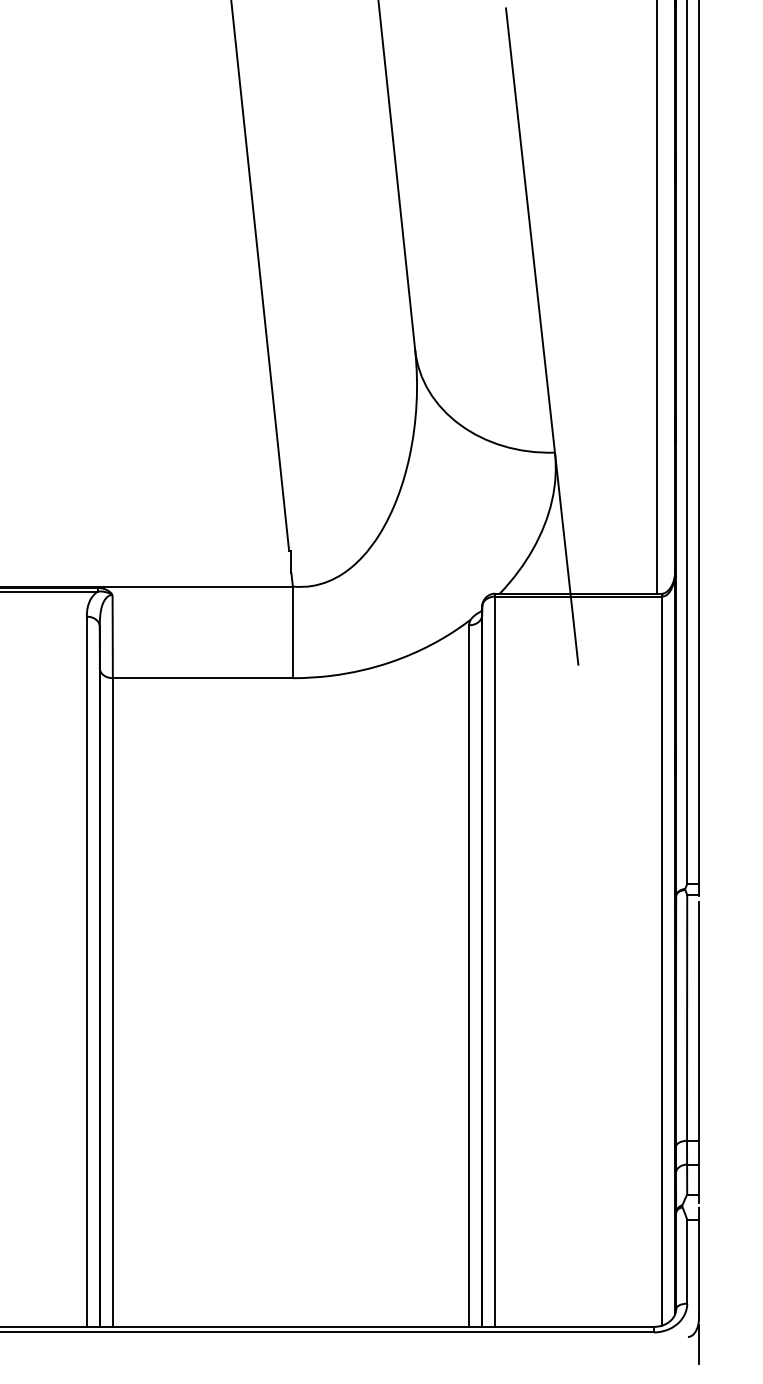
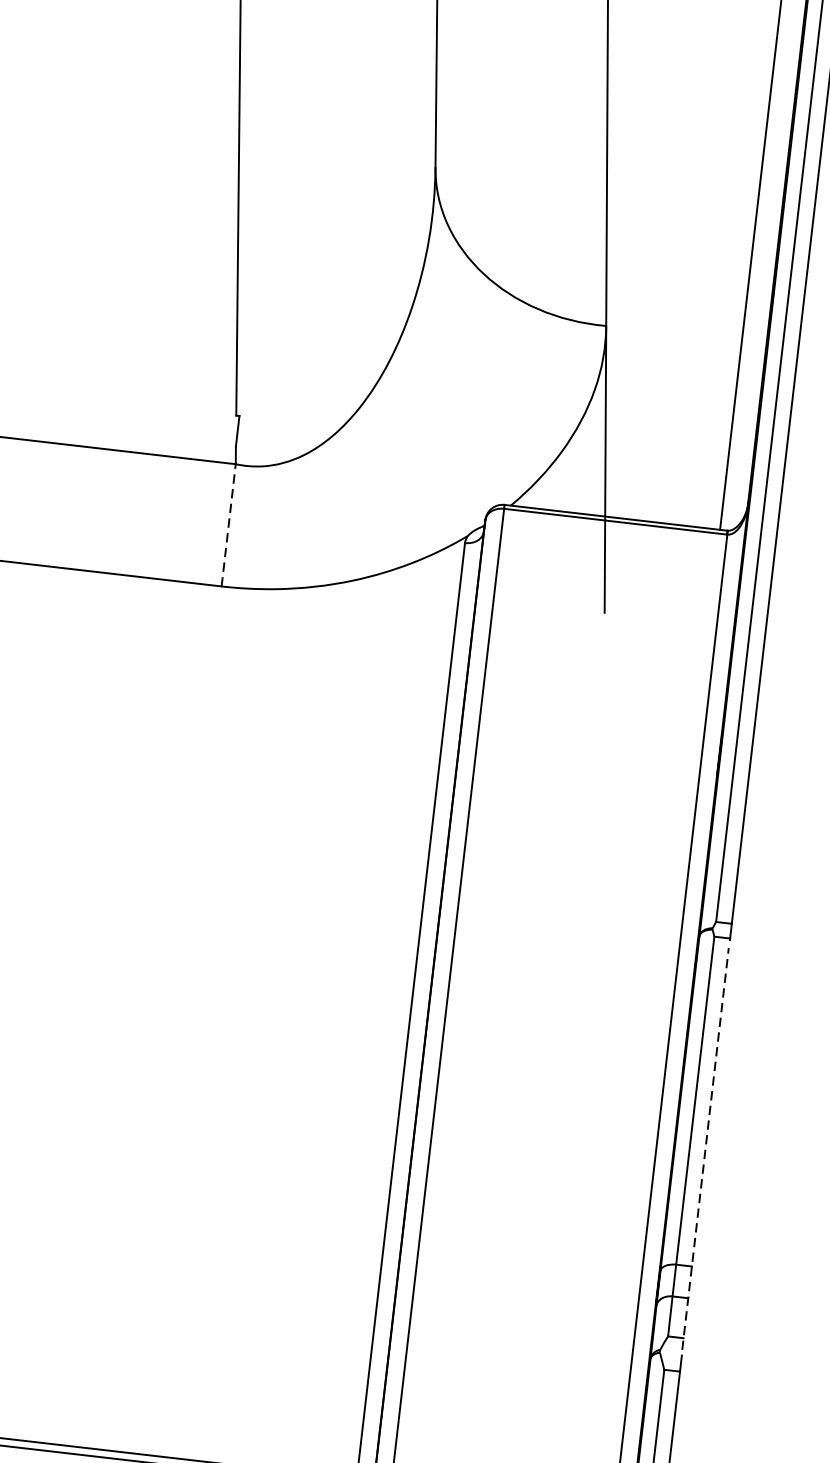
line: (292, 632) -> (228, 525), solid -> dashed
line: (698, 1052) -> (705, 1148), solid -> dashed

